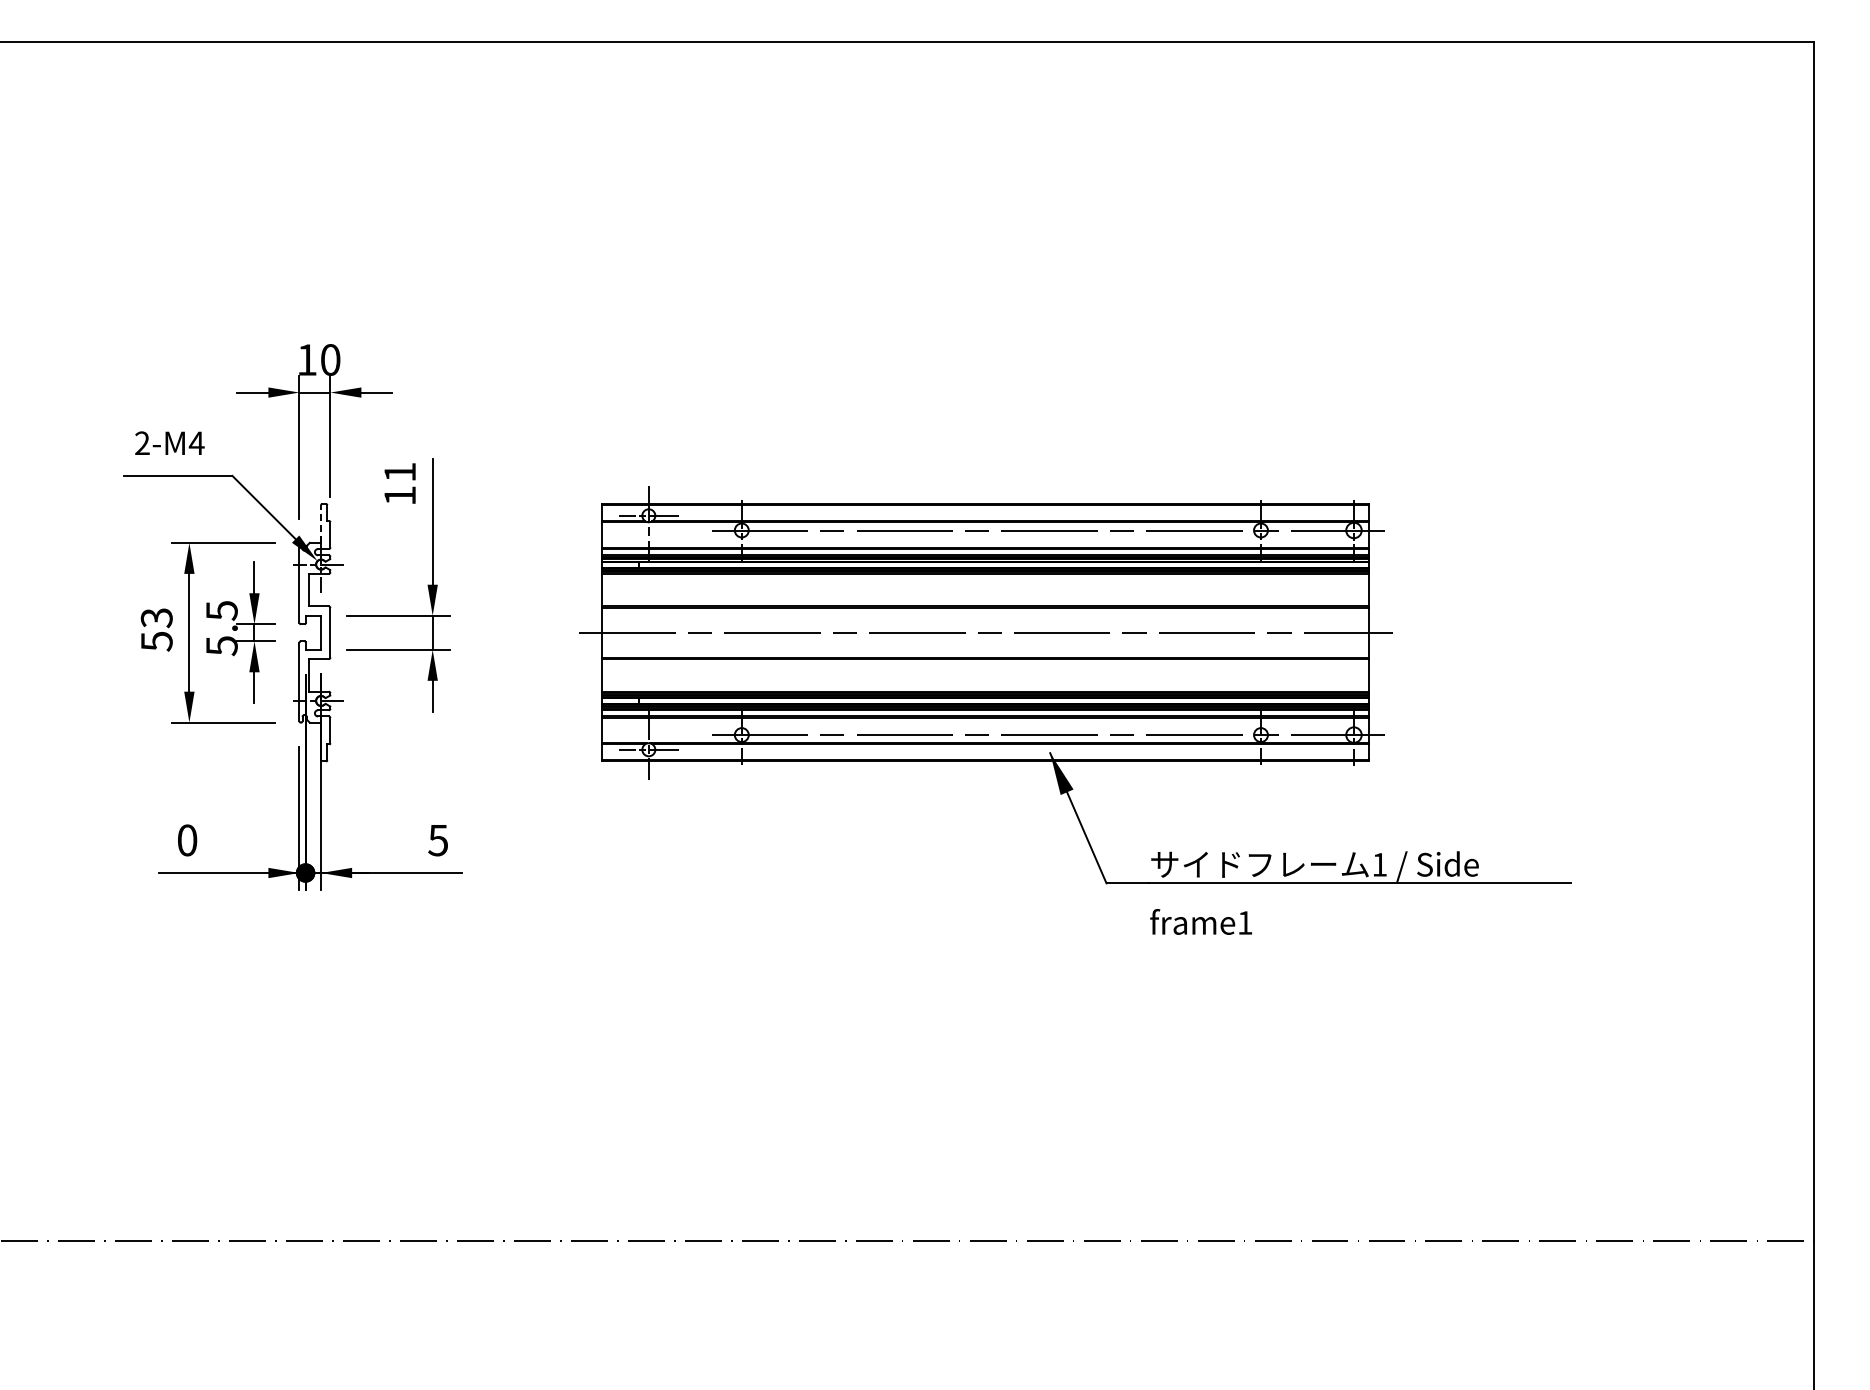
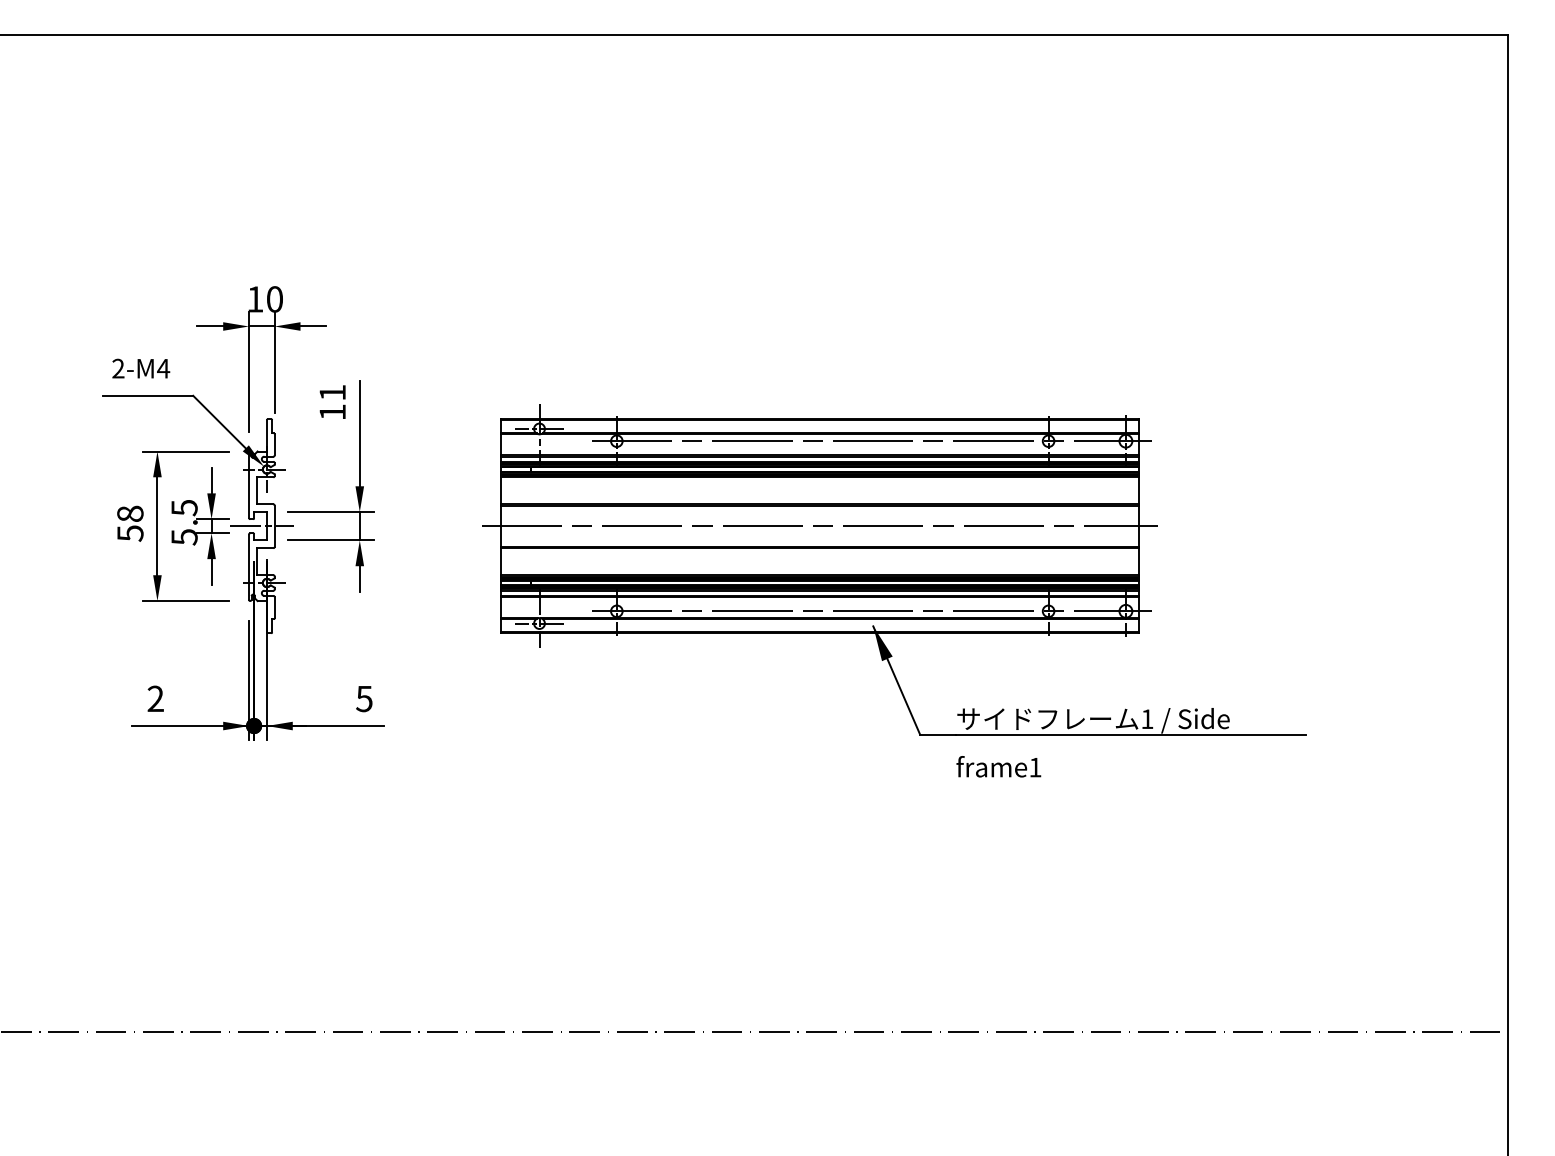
line: (321, 524) -> (267, 436), dashed -> solid
text: (156, 618) -> (130, 514), 53 -> 58
line: (314, 632) -> (261, 526), added
text: (187, 840) -> (155, 698), 0 -> 2

